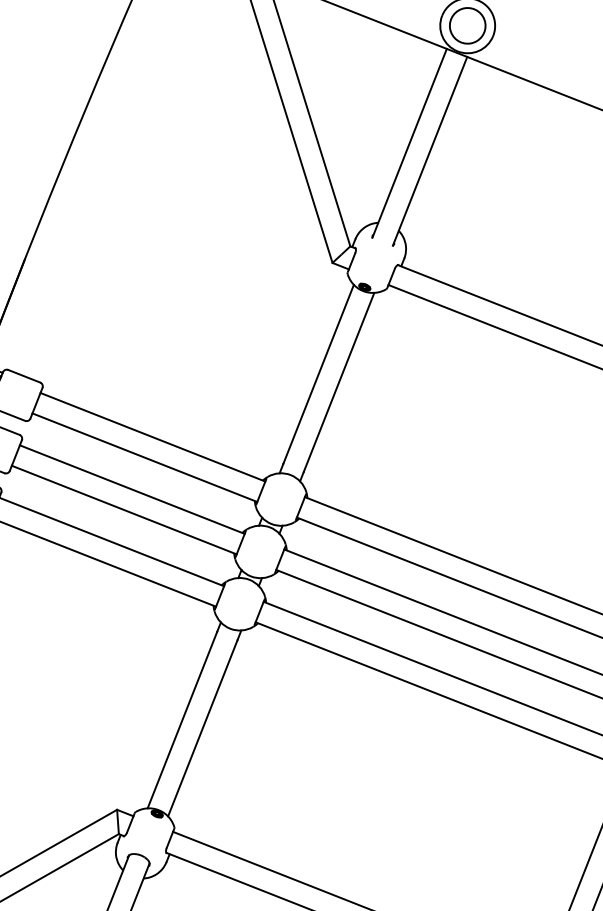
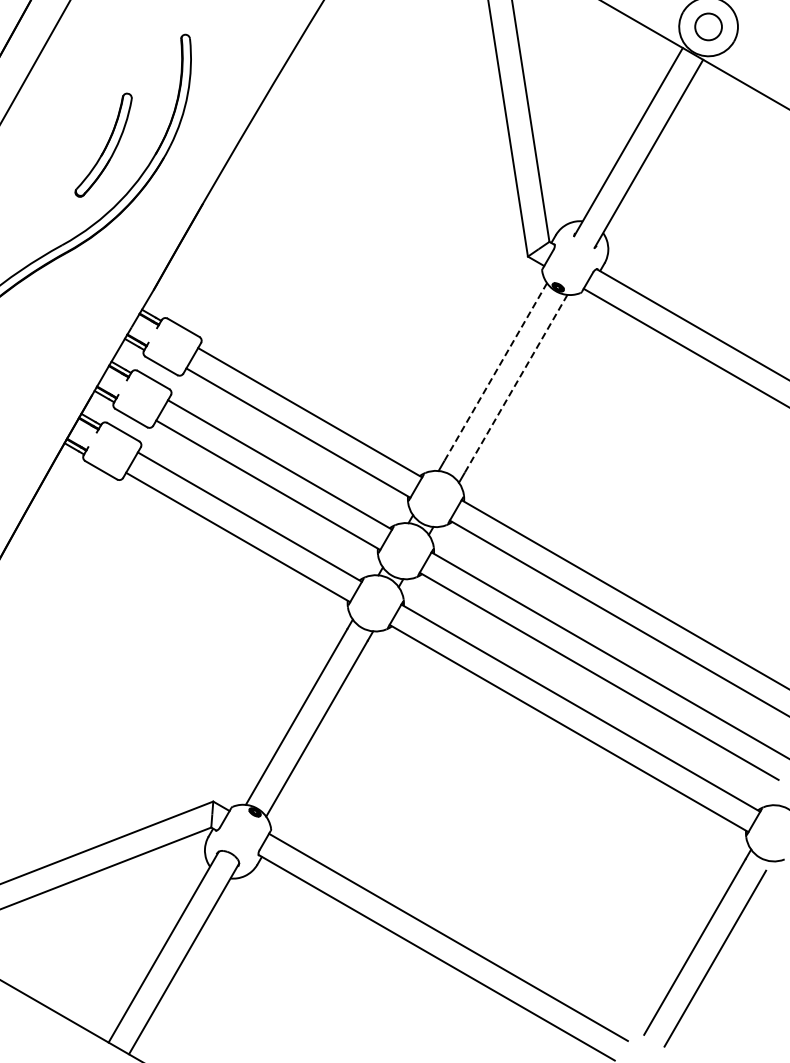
circle: (467, 25) -> (708, 26), size x0.7
line: (318, 374) -> (495, 372), solid -> dashed
line: (338, 382) -> (515, 384), solid -> dashed

